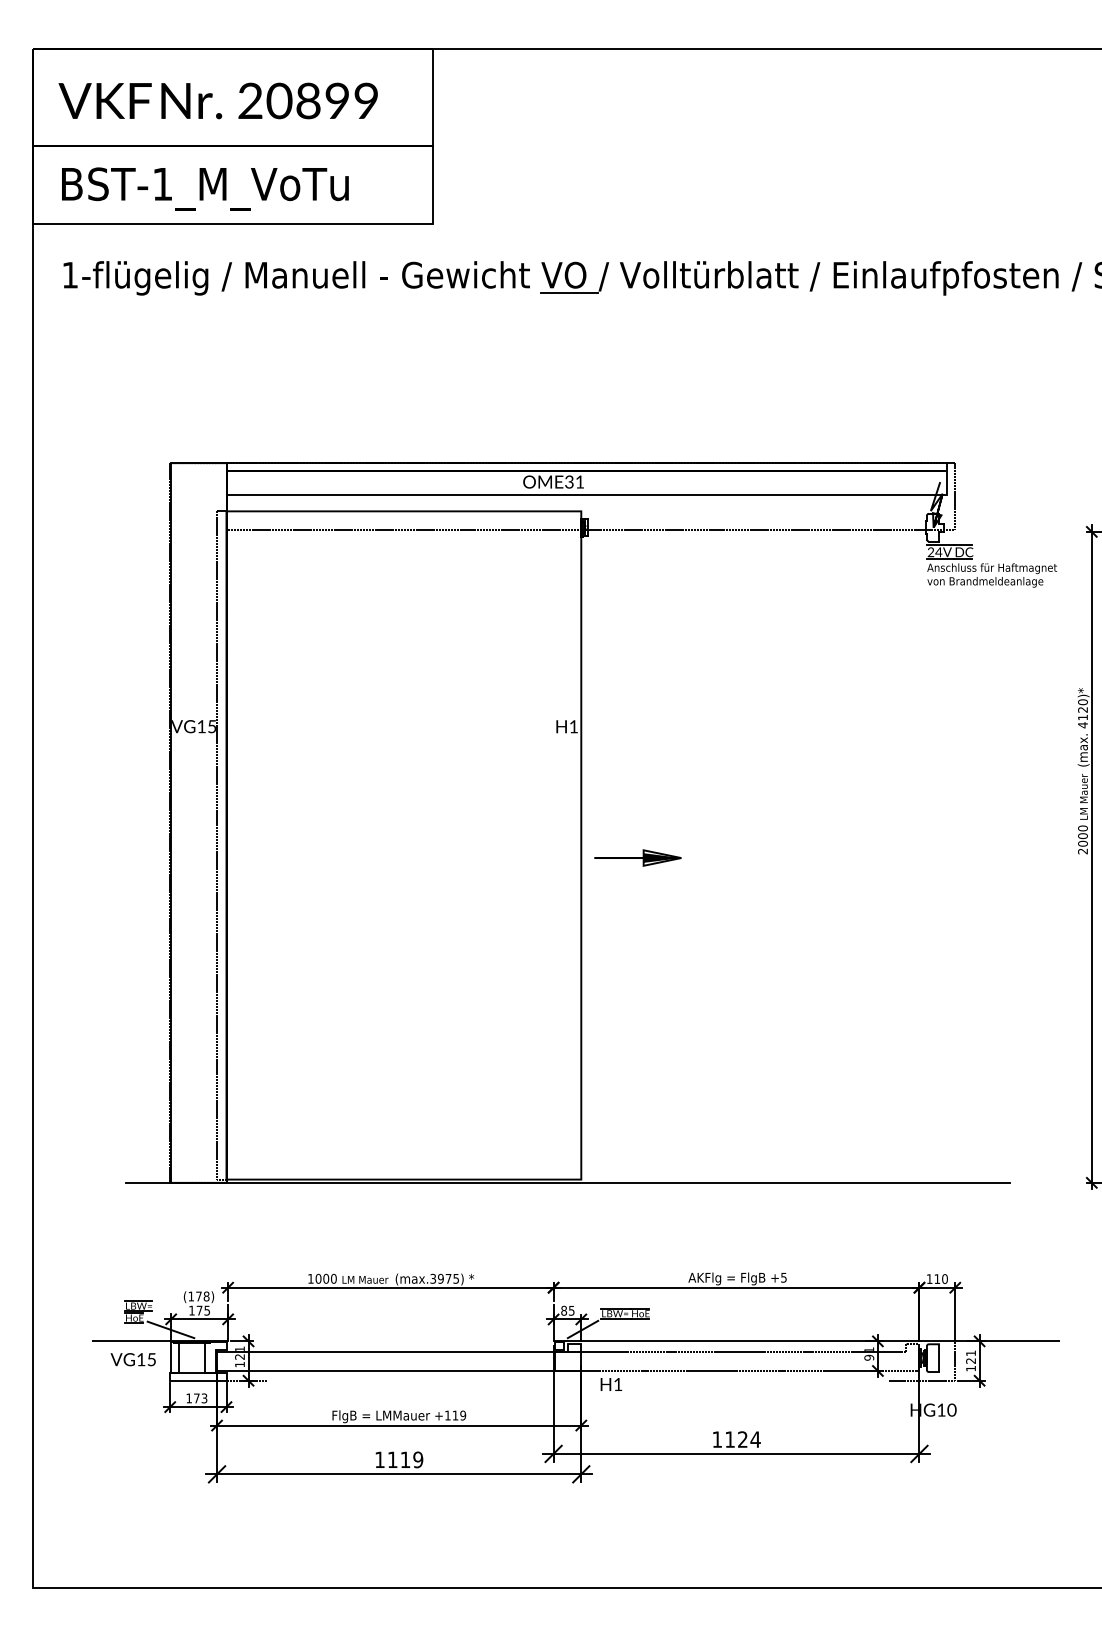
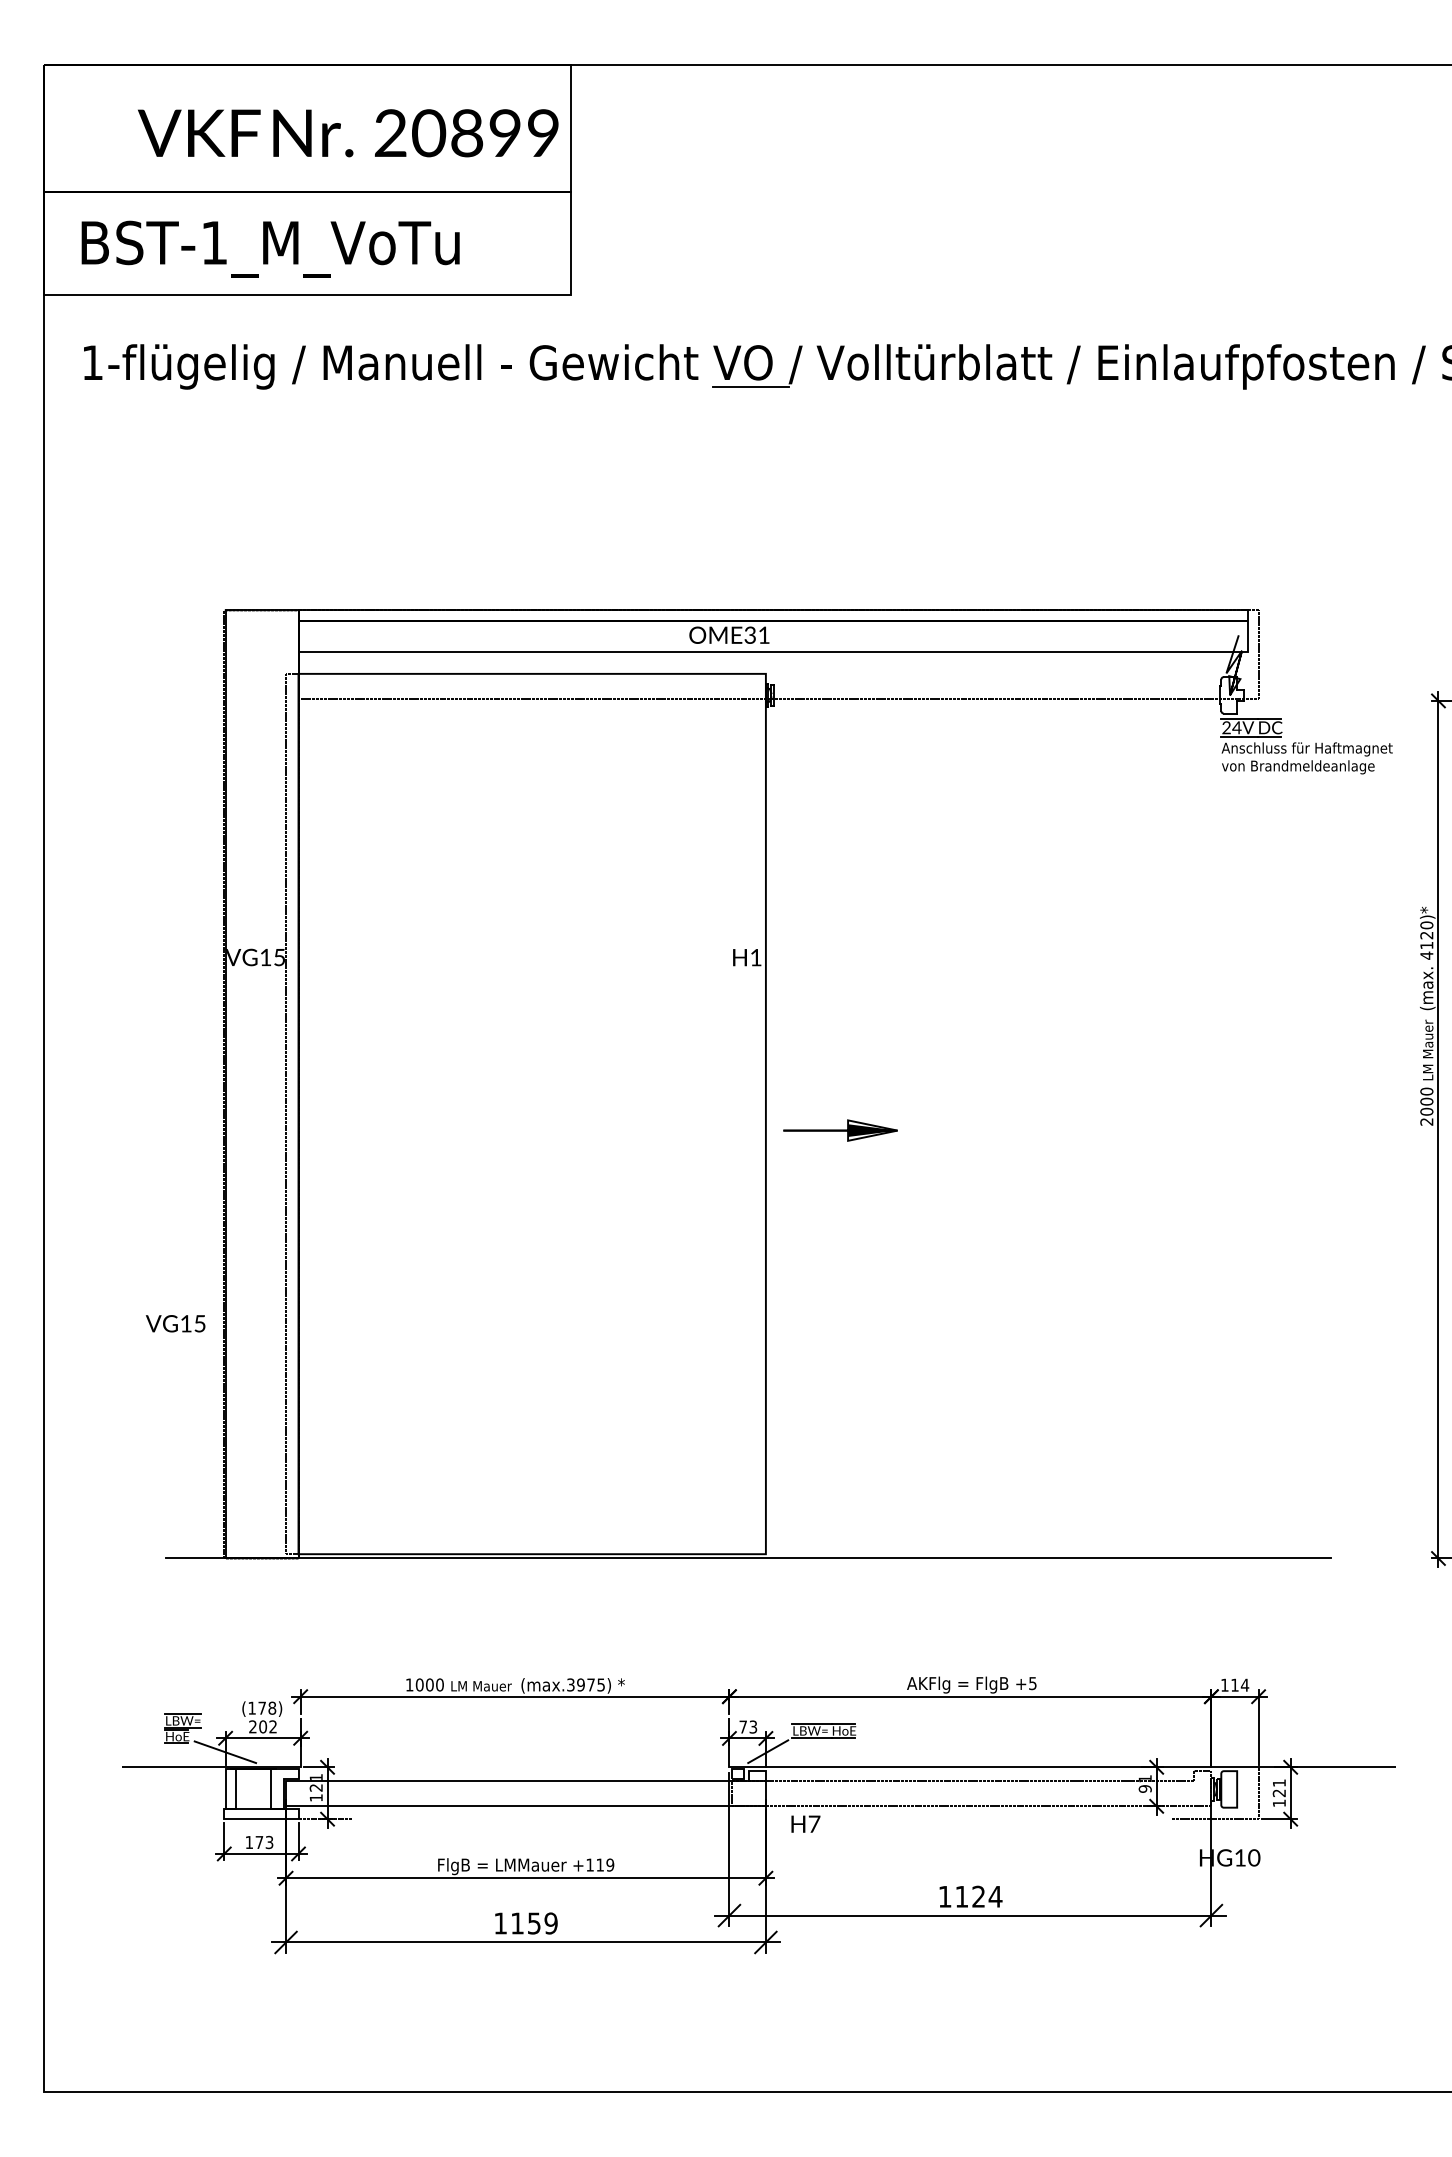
text: (217, 100) -> (347, 132), moved
text: (944, 1278) -> (1244, 1684), 110 -> 114
text: (199, 1310) -> (262, 1726), 175 -> 202
text: (567, 1310) -> (747, 1726), 85 -> 73
text: (132, 1359) -> (174, 1323), moved
text: (617, 1384) -> (813, 1824), H1 -> H7
text: (405, 1459) -> (534, 1922), 1119 -> 1159

